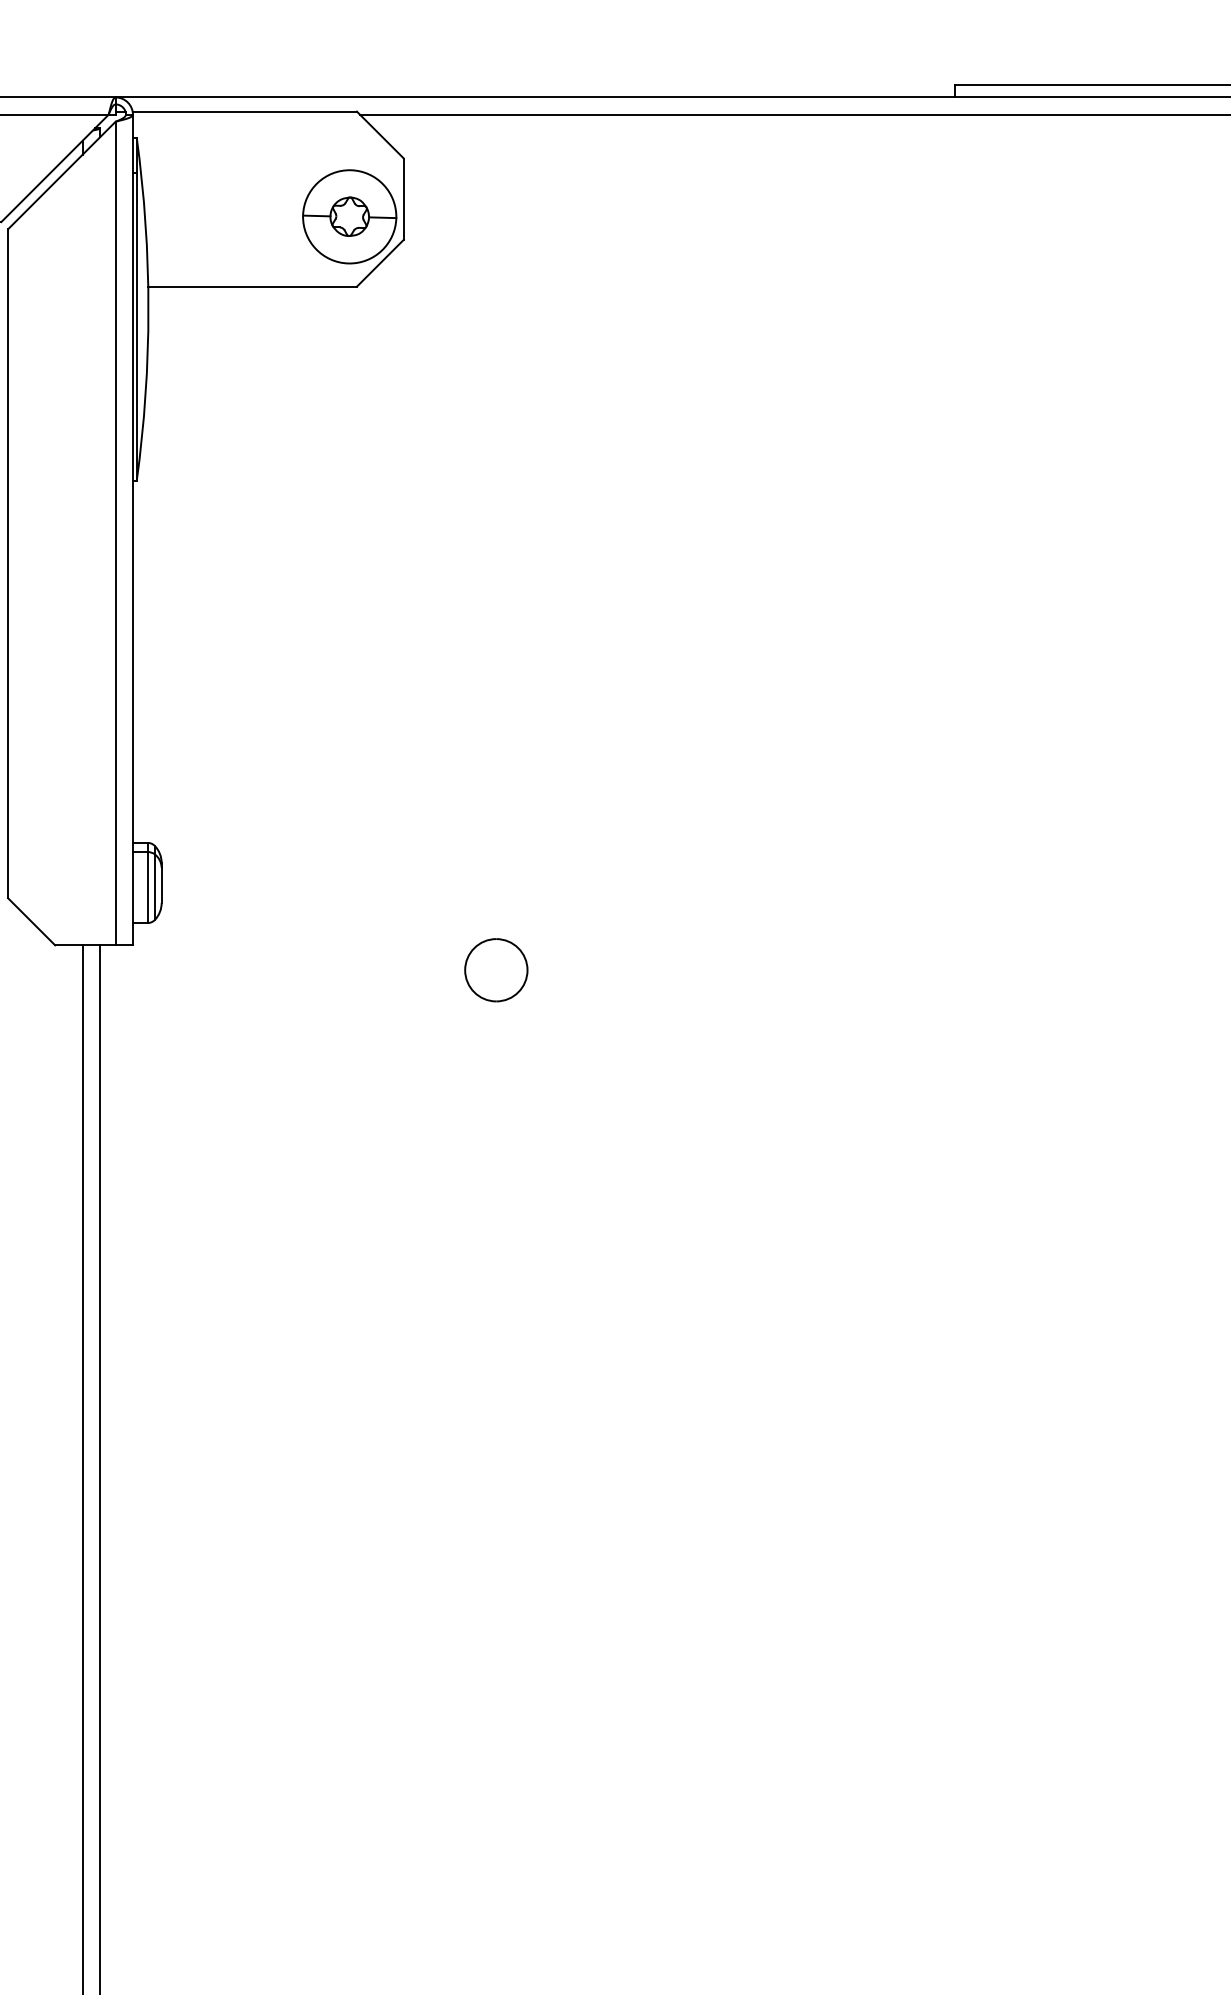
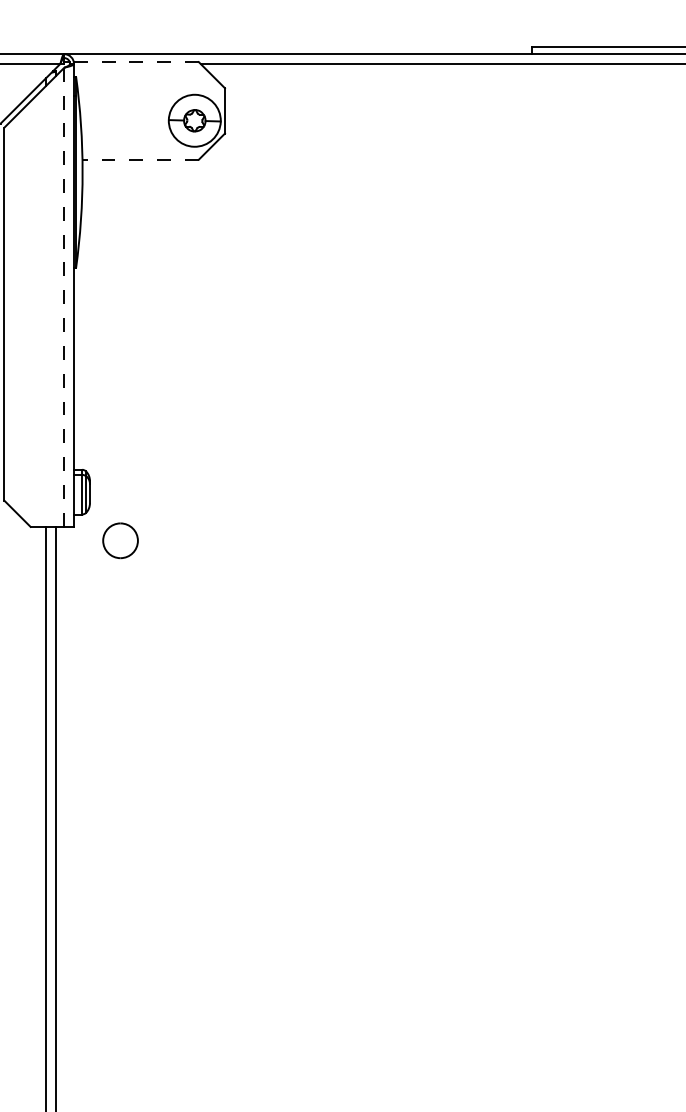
line: (245, 112) -> (136, 62), solid -> dashed
line: (252, 286) -> (140, 159), solid -> dashed
line: (115, 533) -> (64, 297), solid -> dashed
part: (496, 969) -> (120, 540), moved

